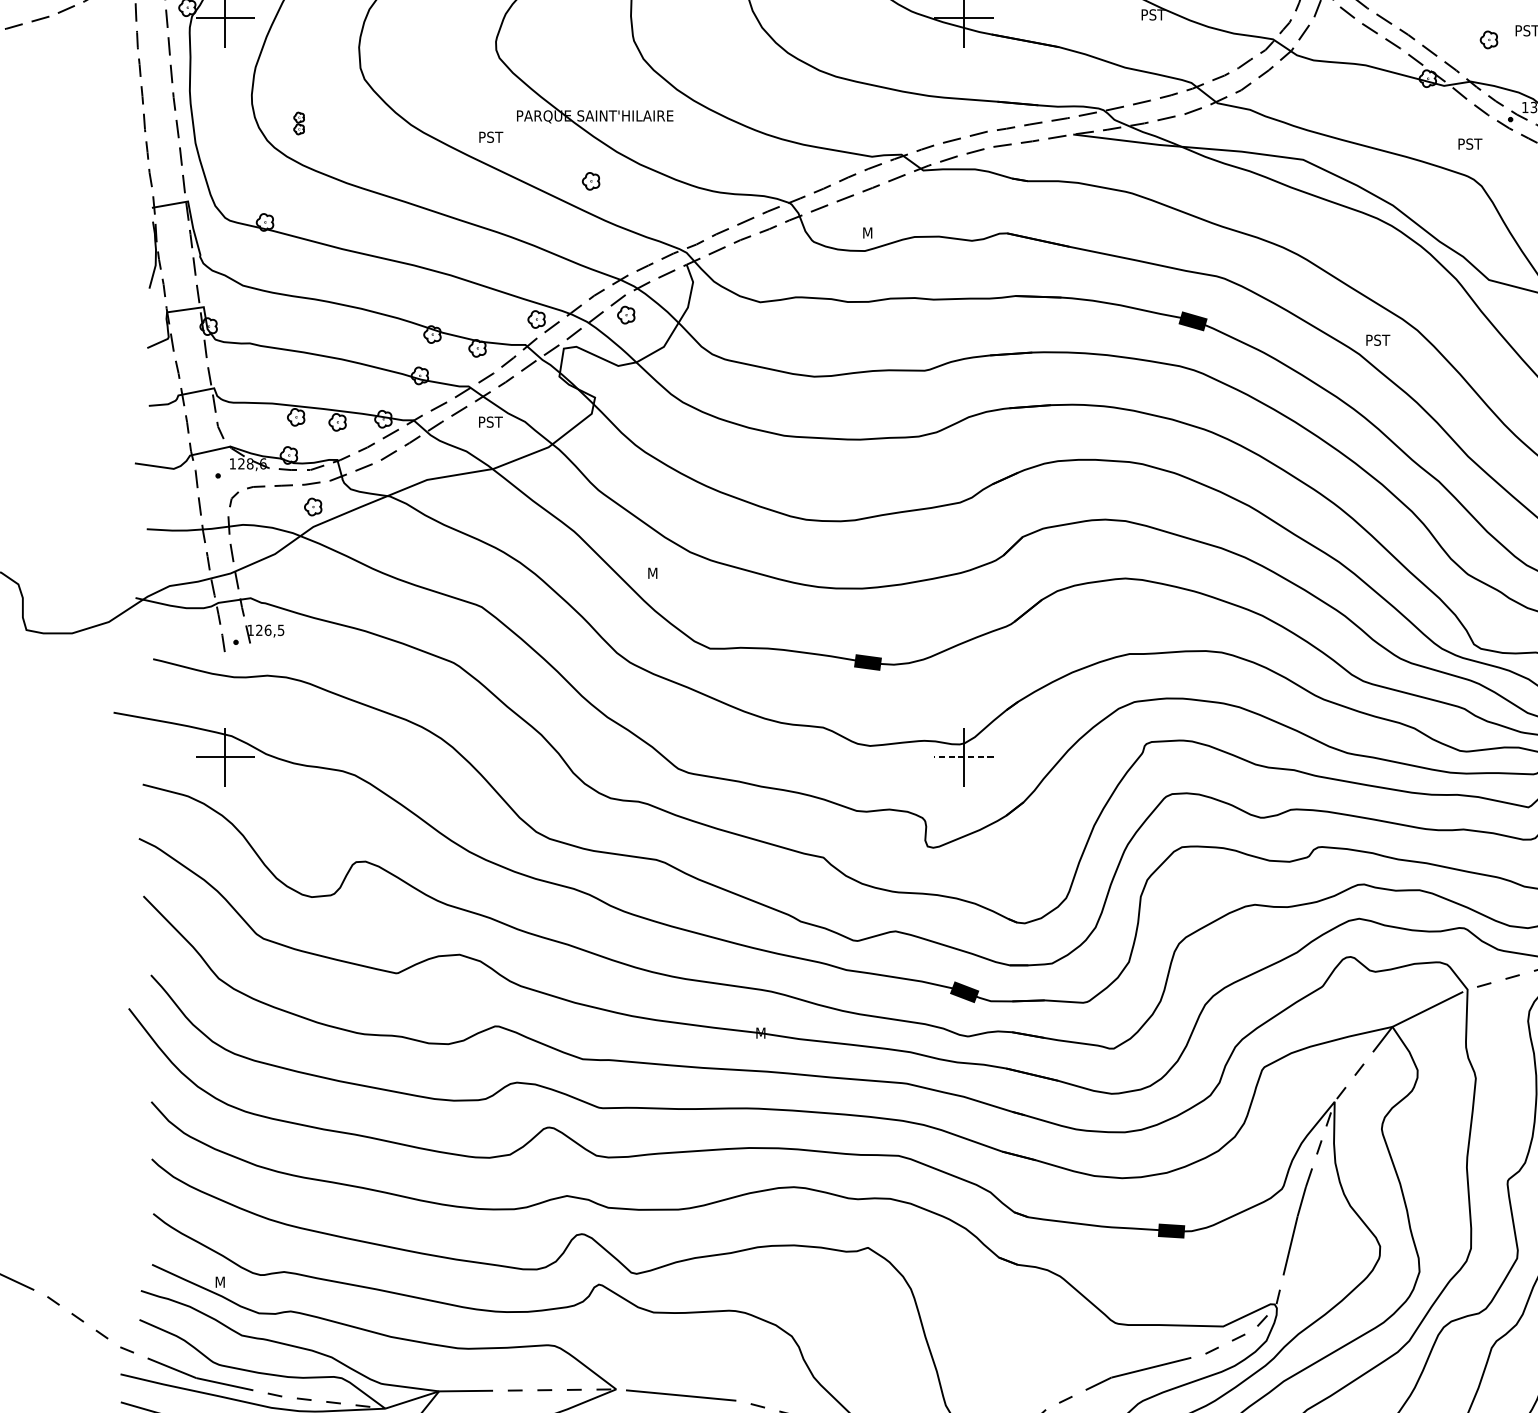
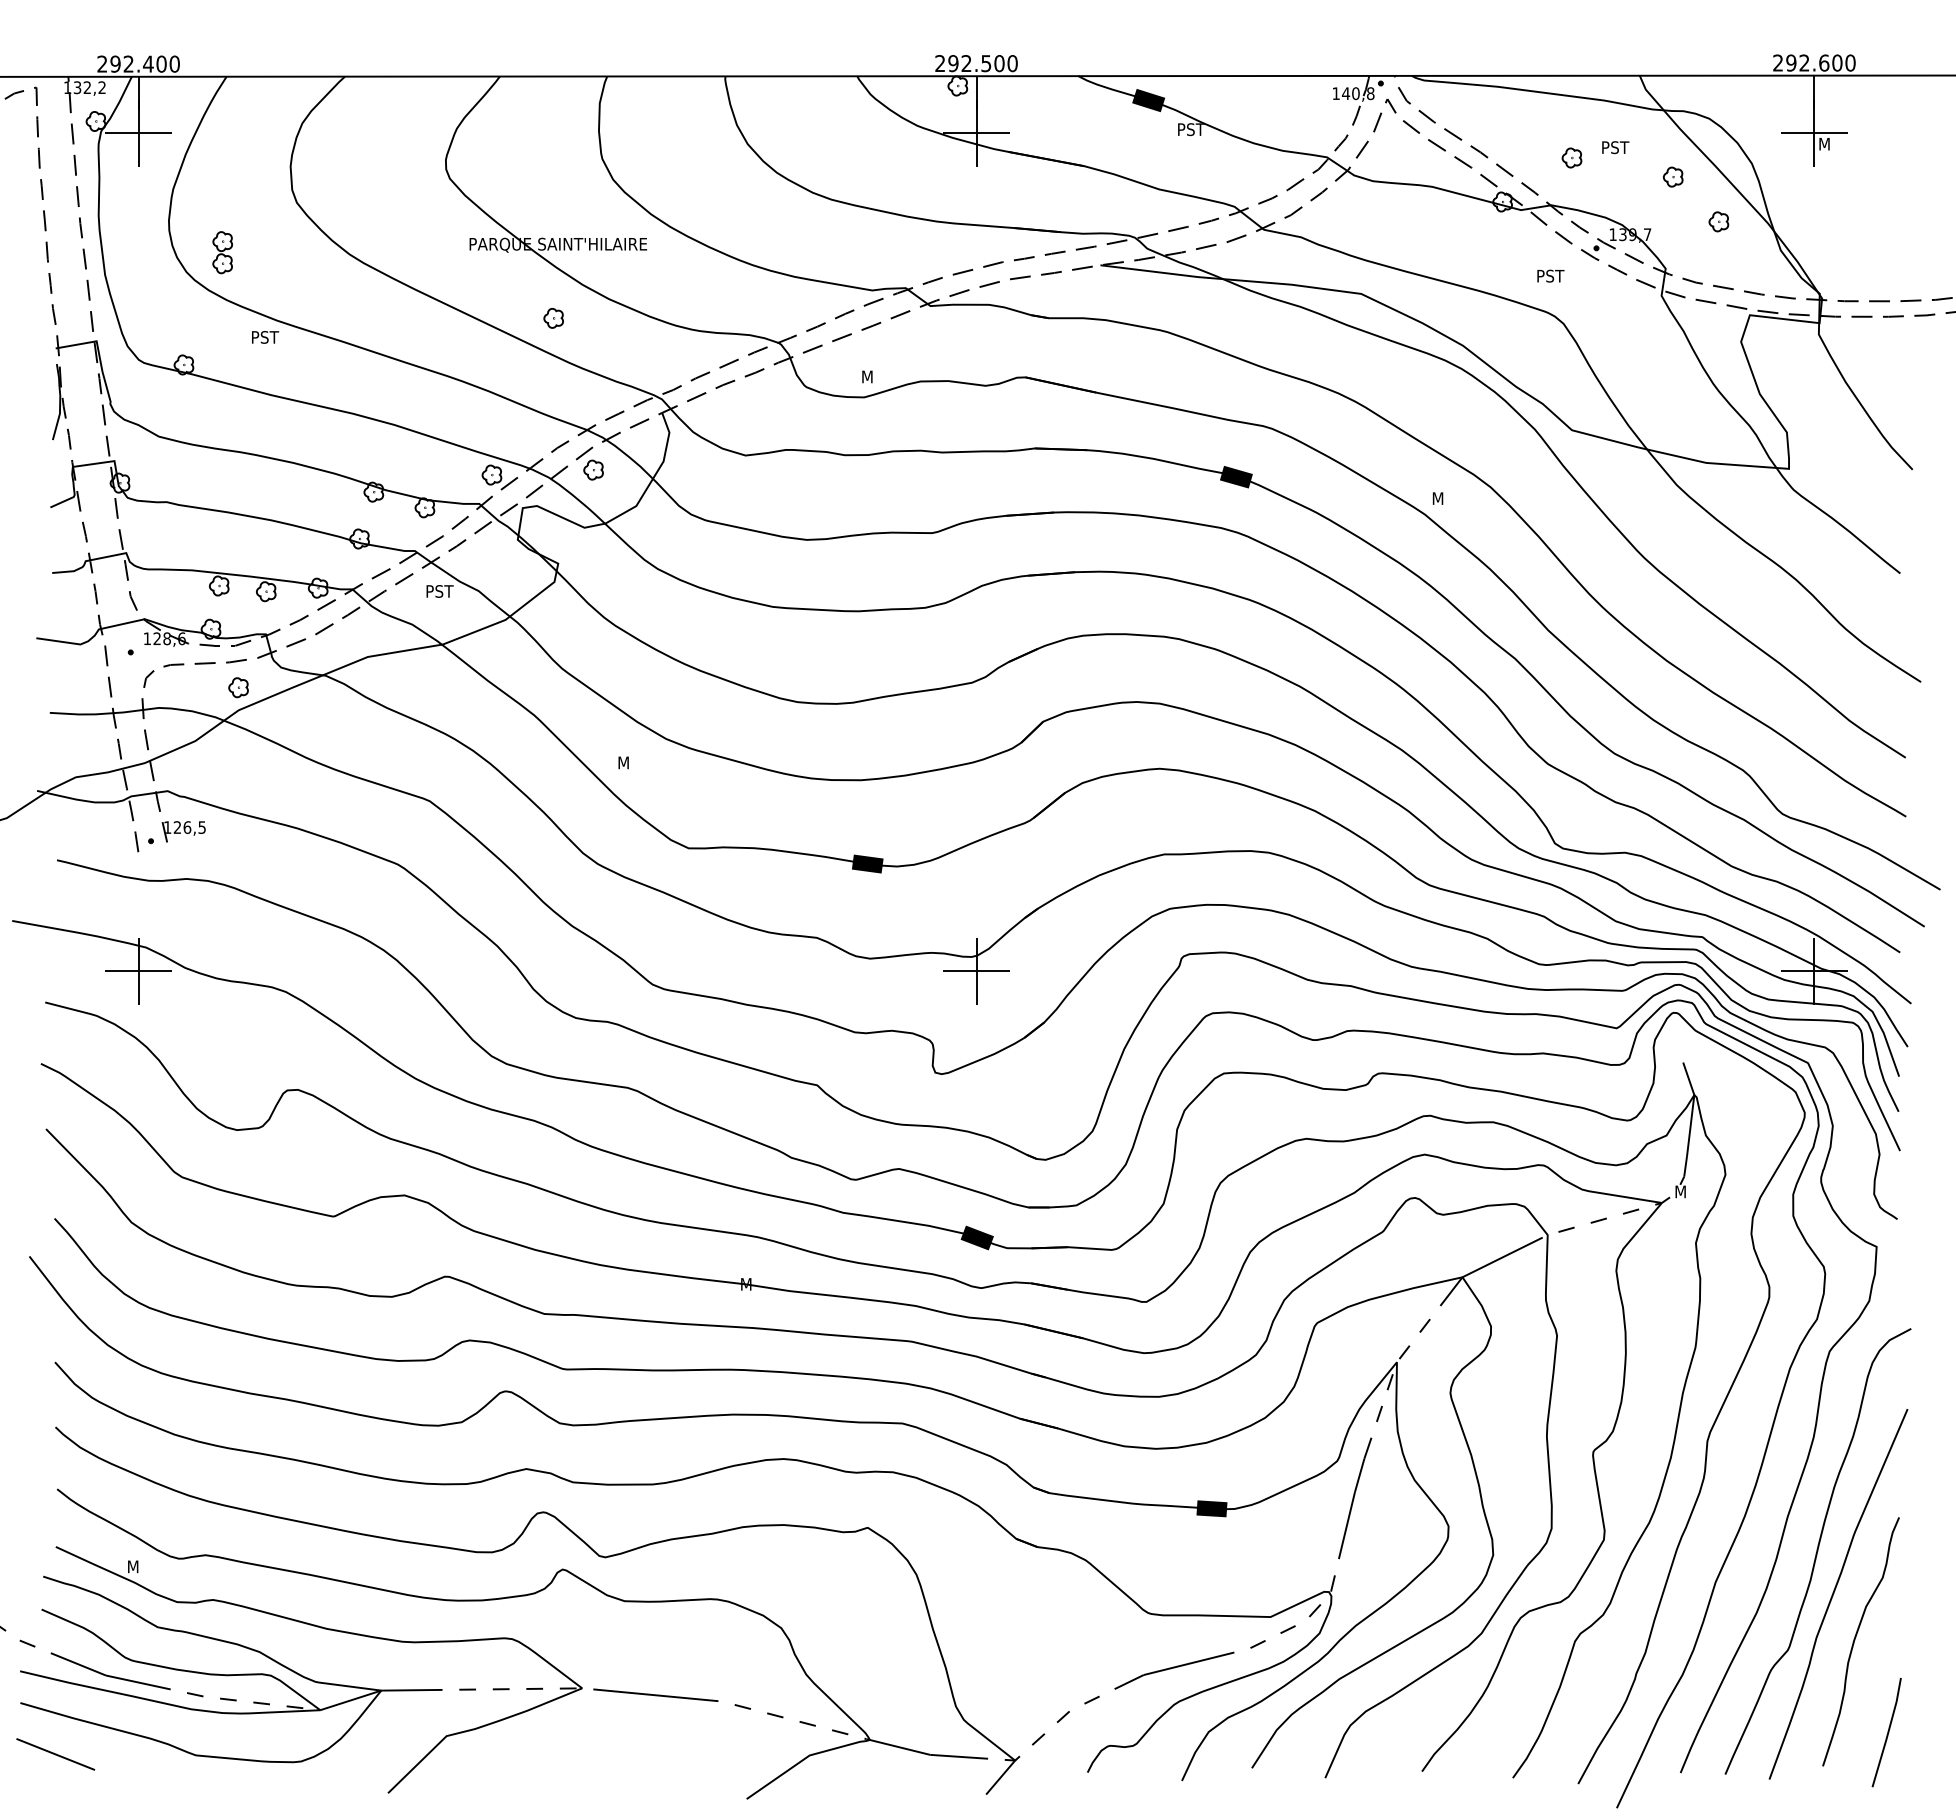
part: (299, 123) -> (222, 252), size x1.67
text: (491, 137) -> (265, 337), moved
text: (1378, 340) -> (1446, 498), PST -> M
line: (963, 757) -> (976, 971), dashed -> solid

